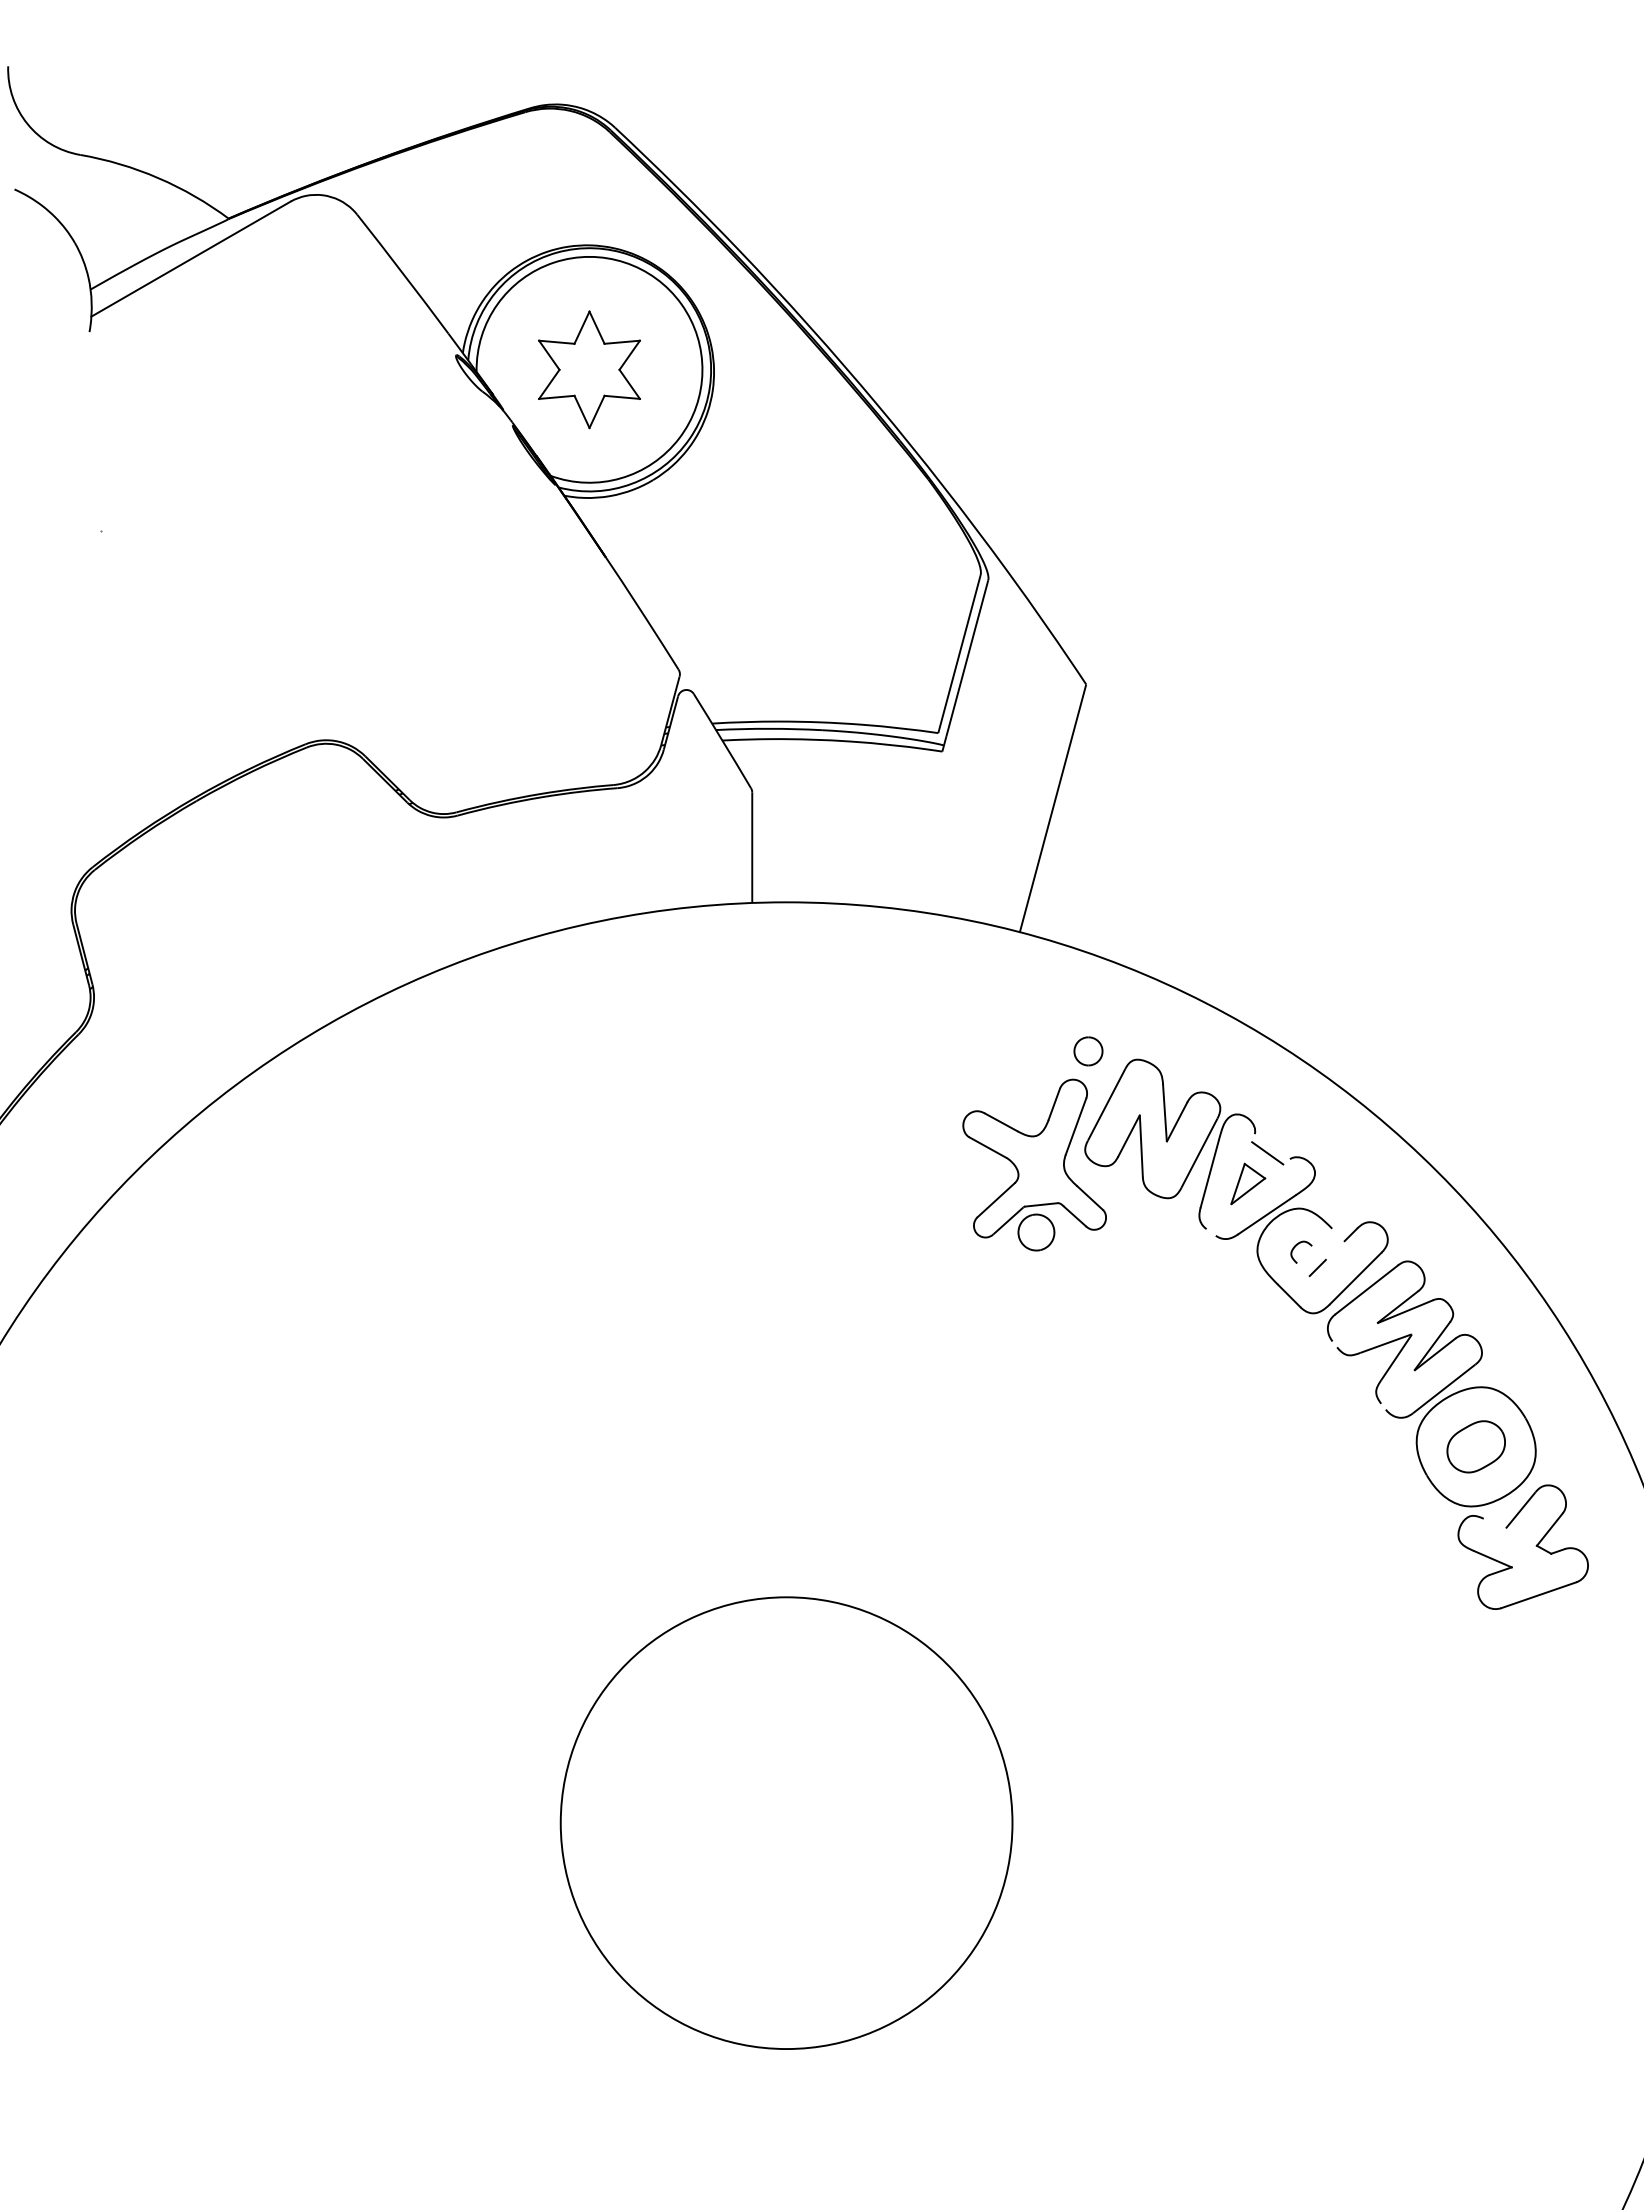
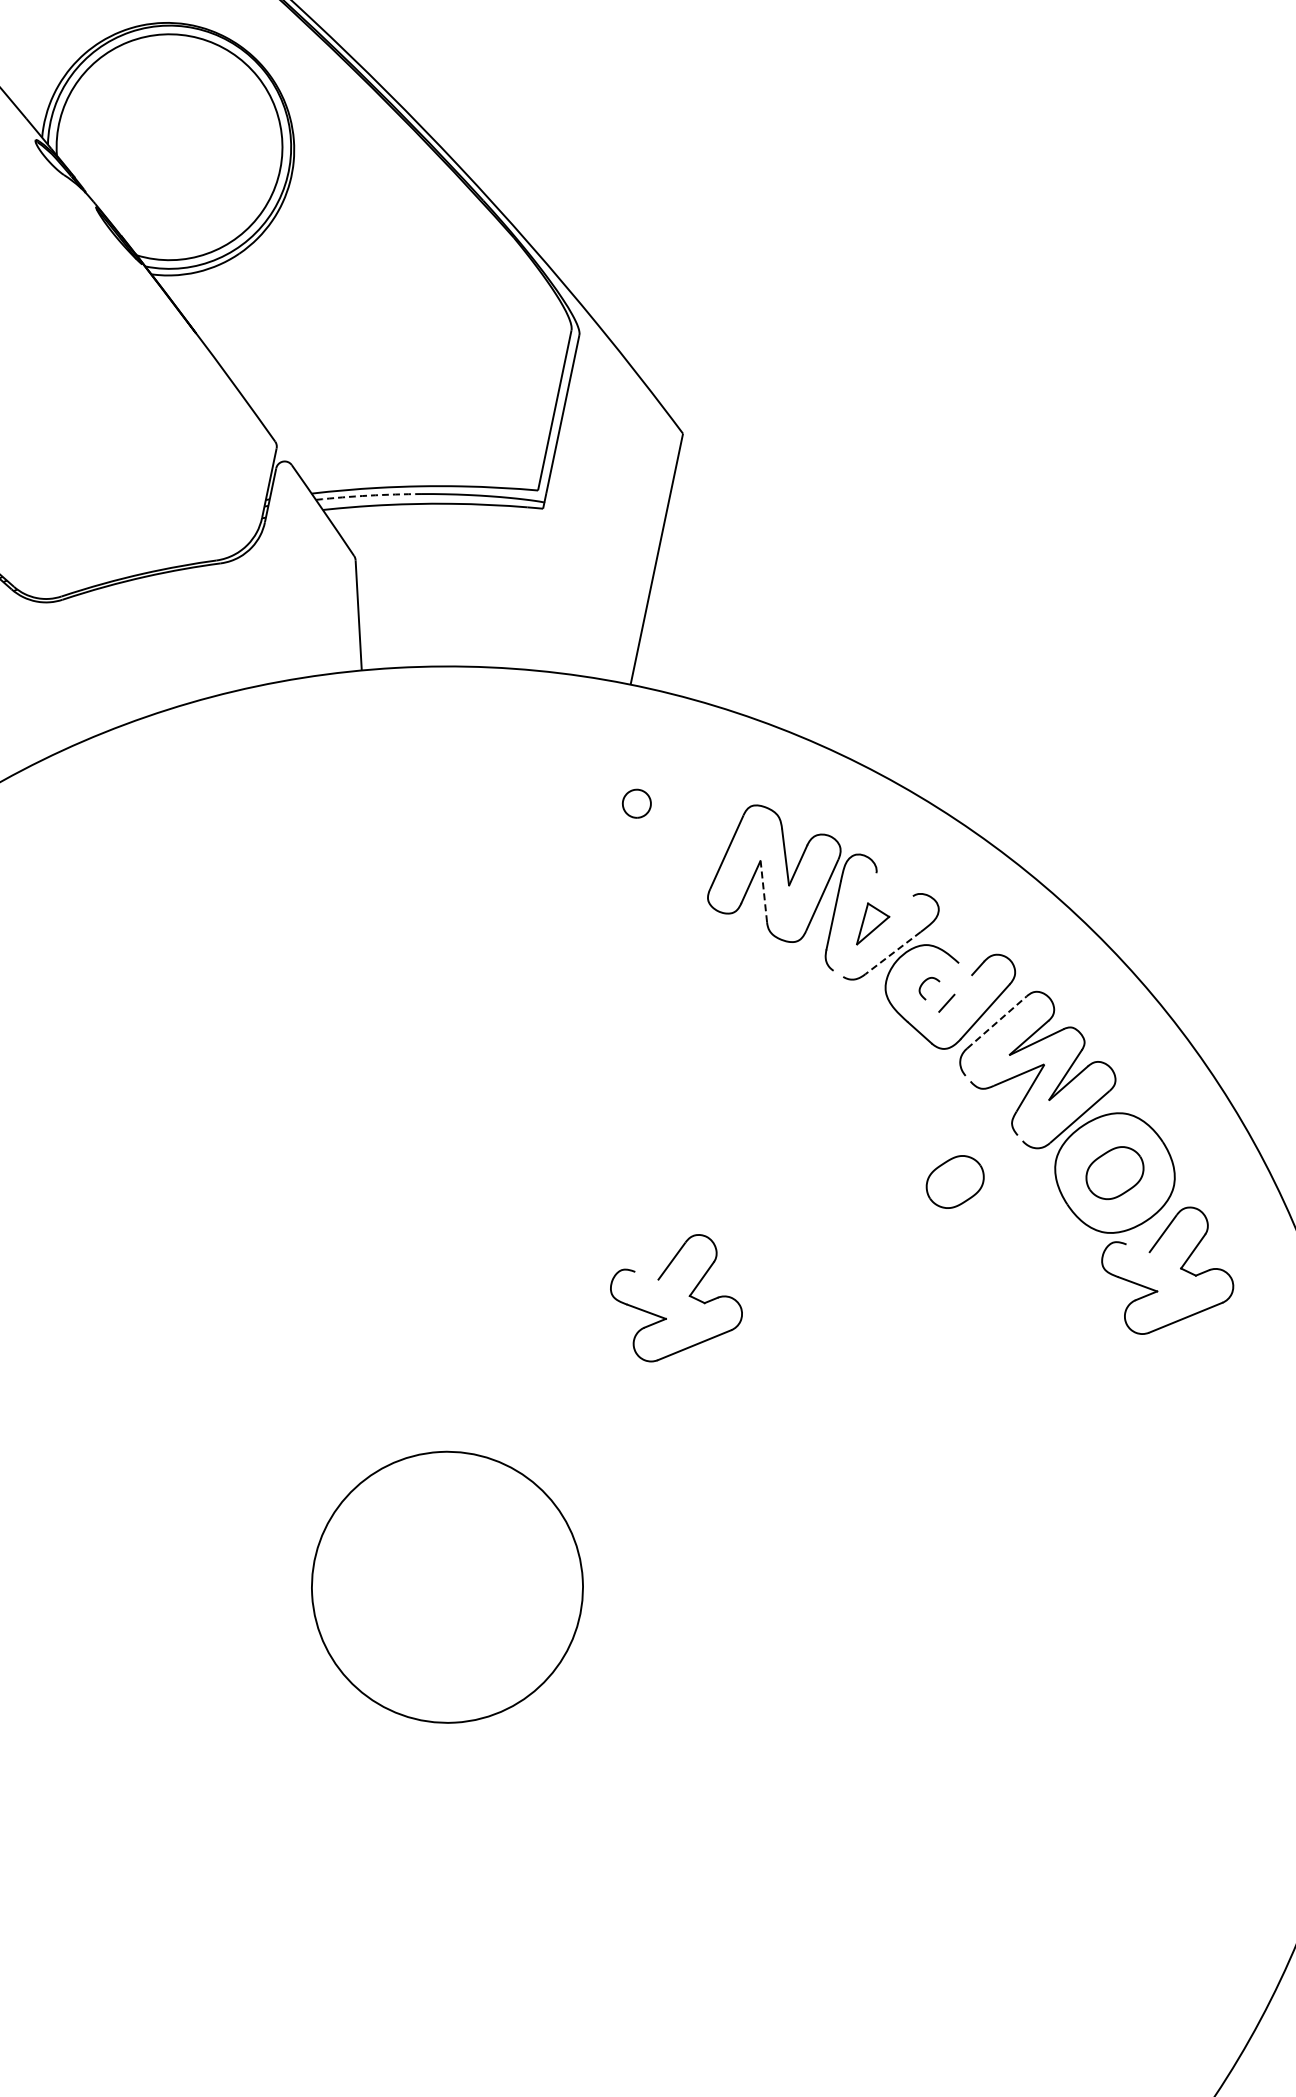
part: (589, 369) -> (169, 146), removed
arc: (769, 728) -> (369, 495), solid -> dashed
part: (1088, 1051) -> (636, 803), moved
line: (1141, 1146) -> (764, 891), solid -> dashed
line: (1267, 1153) -> (890, 891), removed
part: (1034, 1164) -> (658, 915), removed
line: (1267, 1214) -> (893, 952), solid -> dashed
line: (1366, 1289) -> (996, 1022), solid -> dashed
part: (1315, 1446) -> (954, 1181), added
part: (1043, 1546) -> (688, 1296), added
circle: (786, 1823) -> (447, 1587), size x0.6

